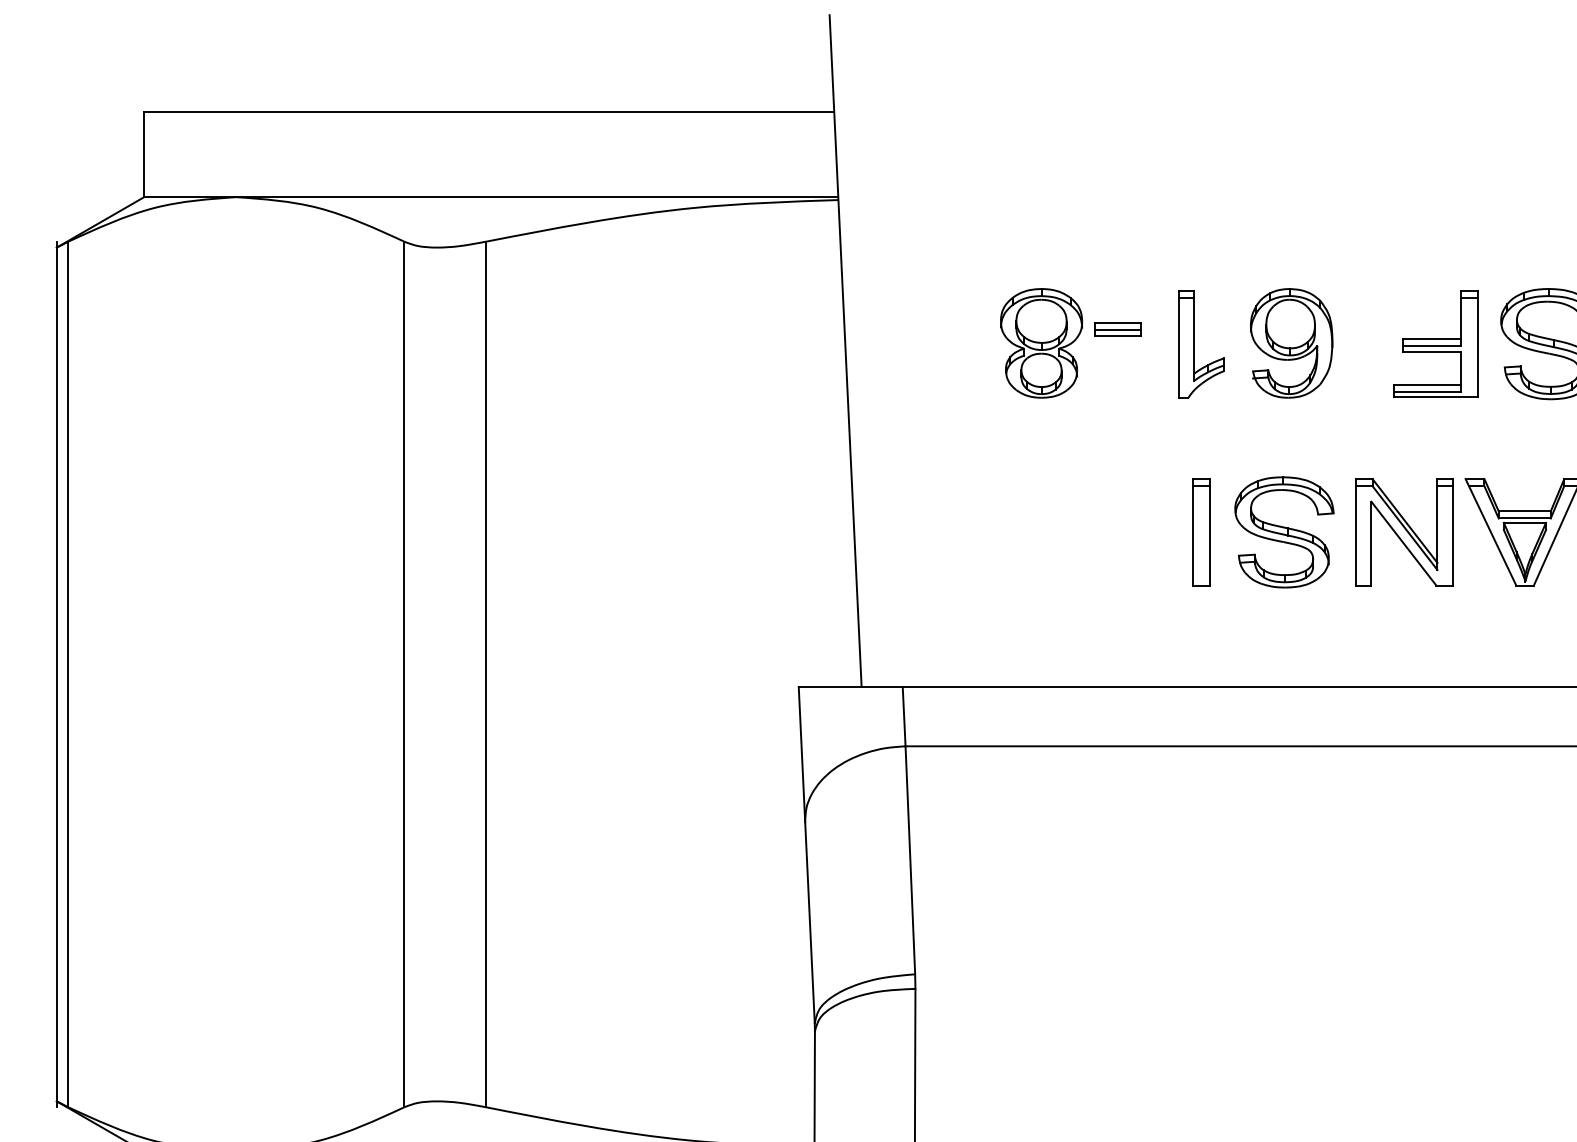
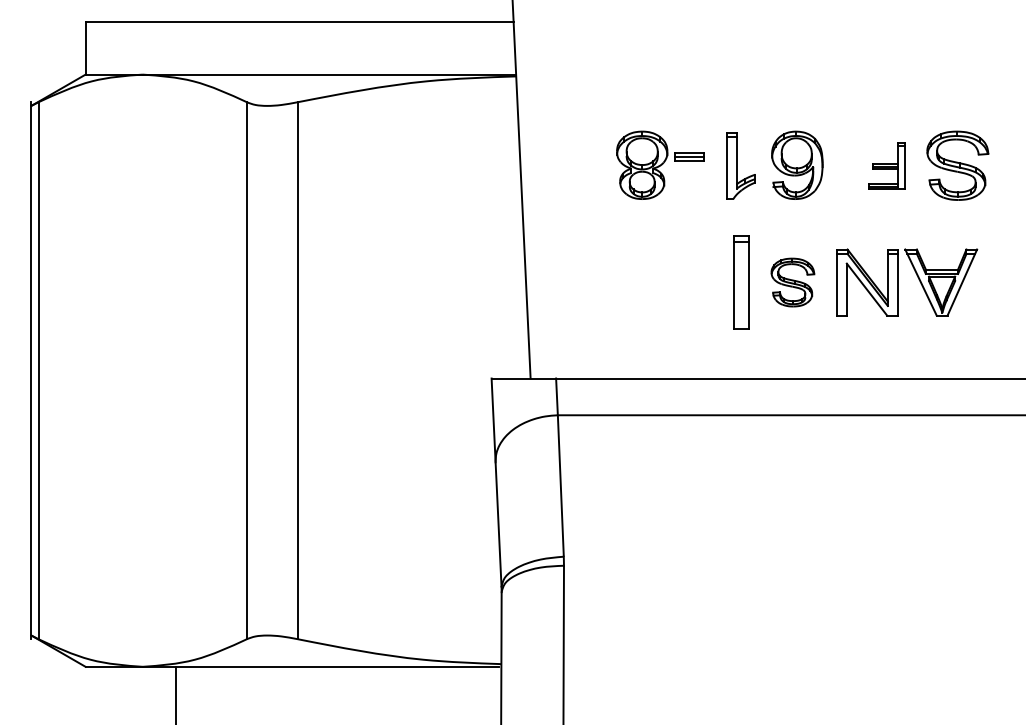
part: (1435, 343) -> (886, 165), size x0.7
part: (1201, 532) -> (741, 282), size x1.4
part: (1283, 532) -> (792, 282), size x0.7

